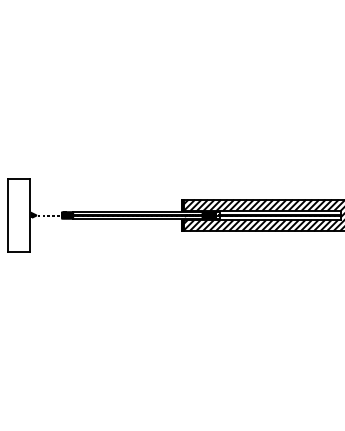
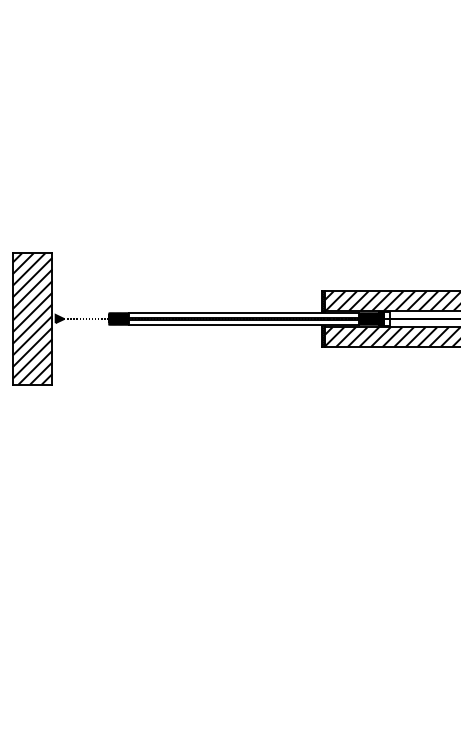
hatch: (18, 215) -> (31, 319), added

